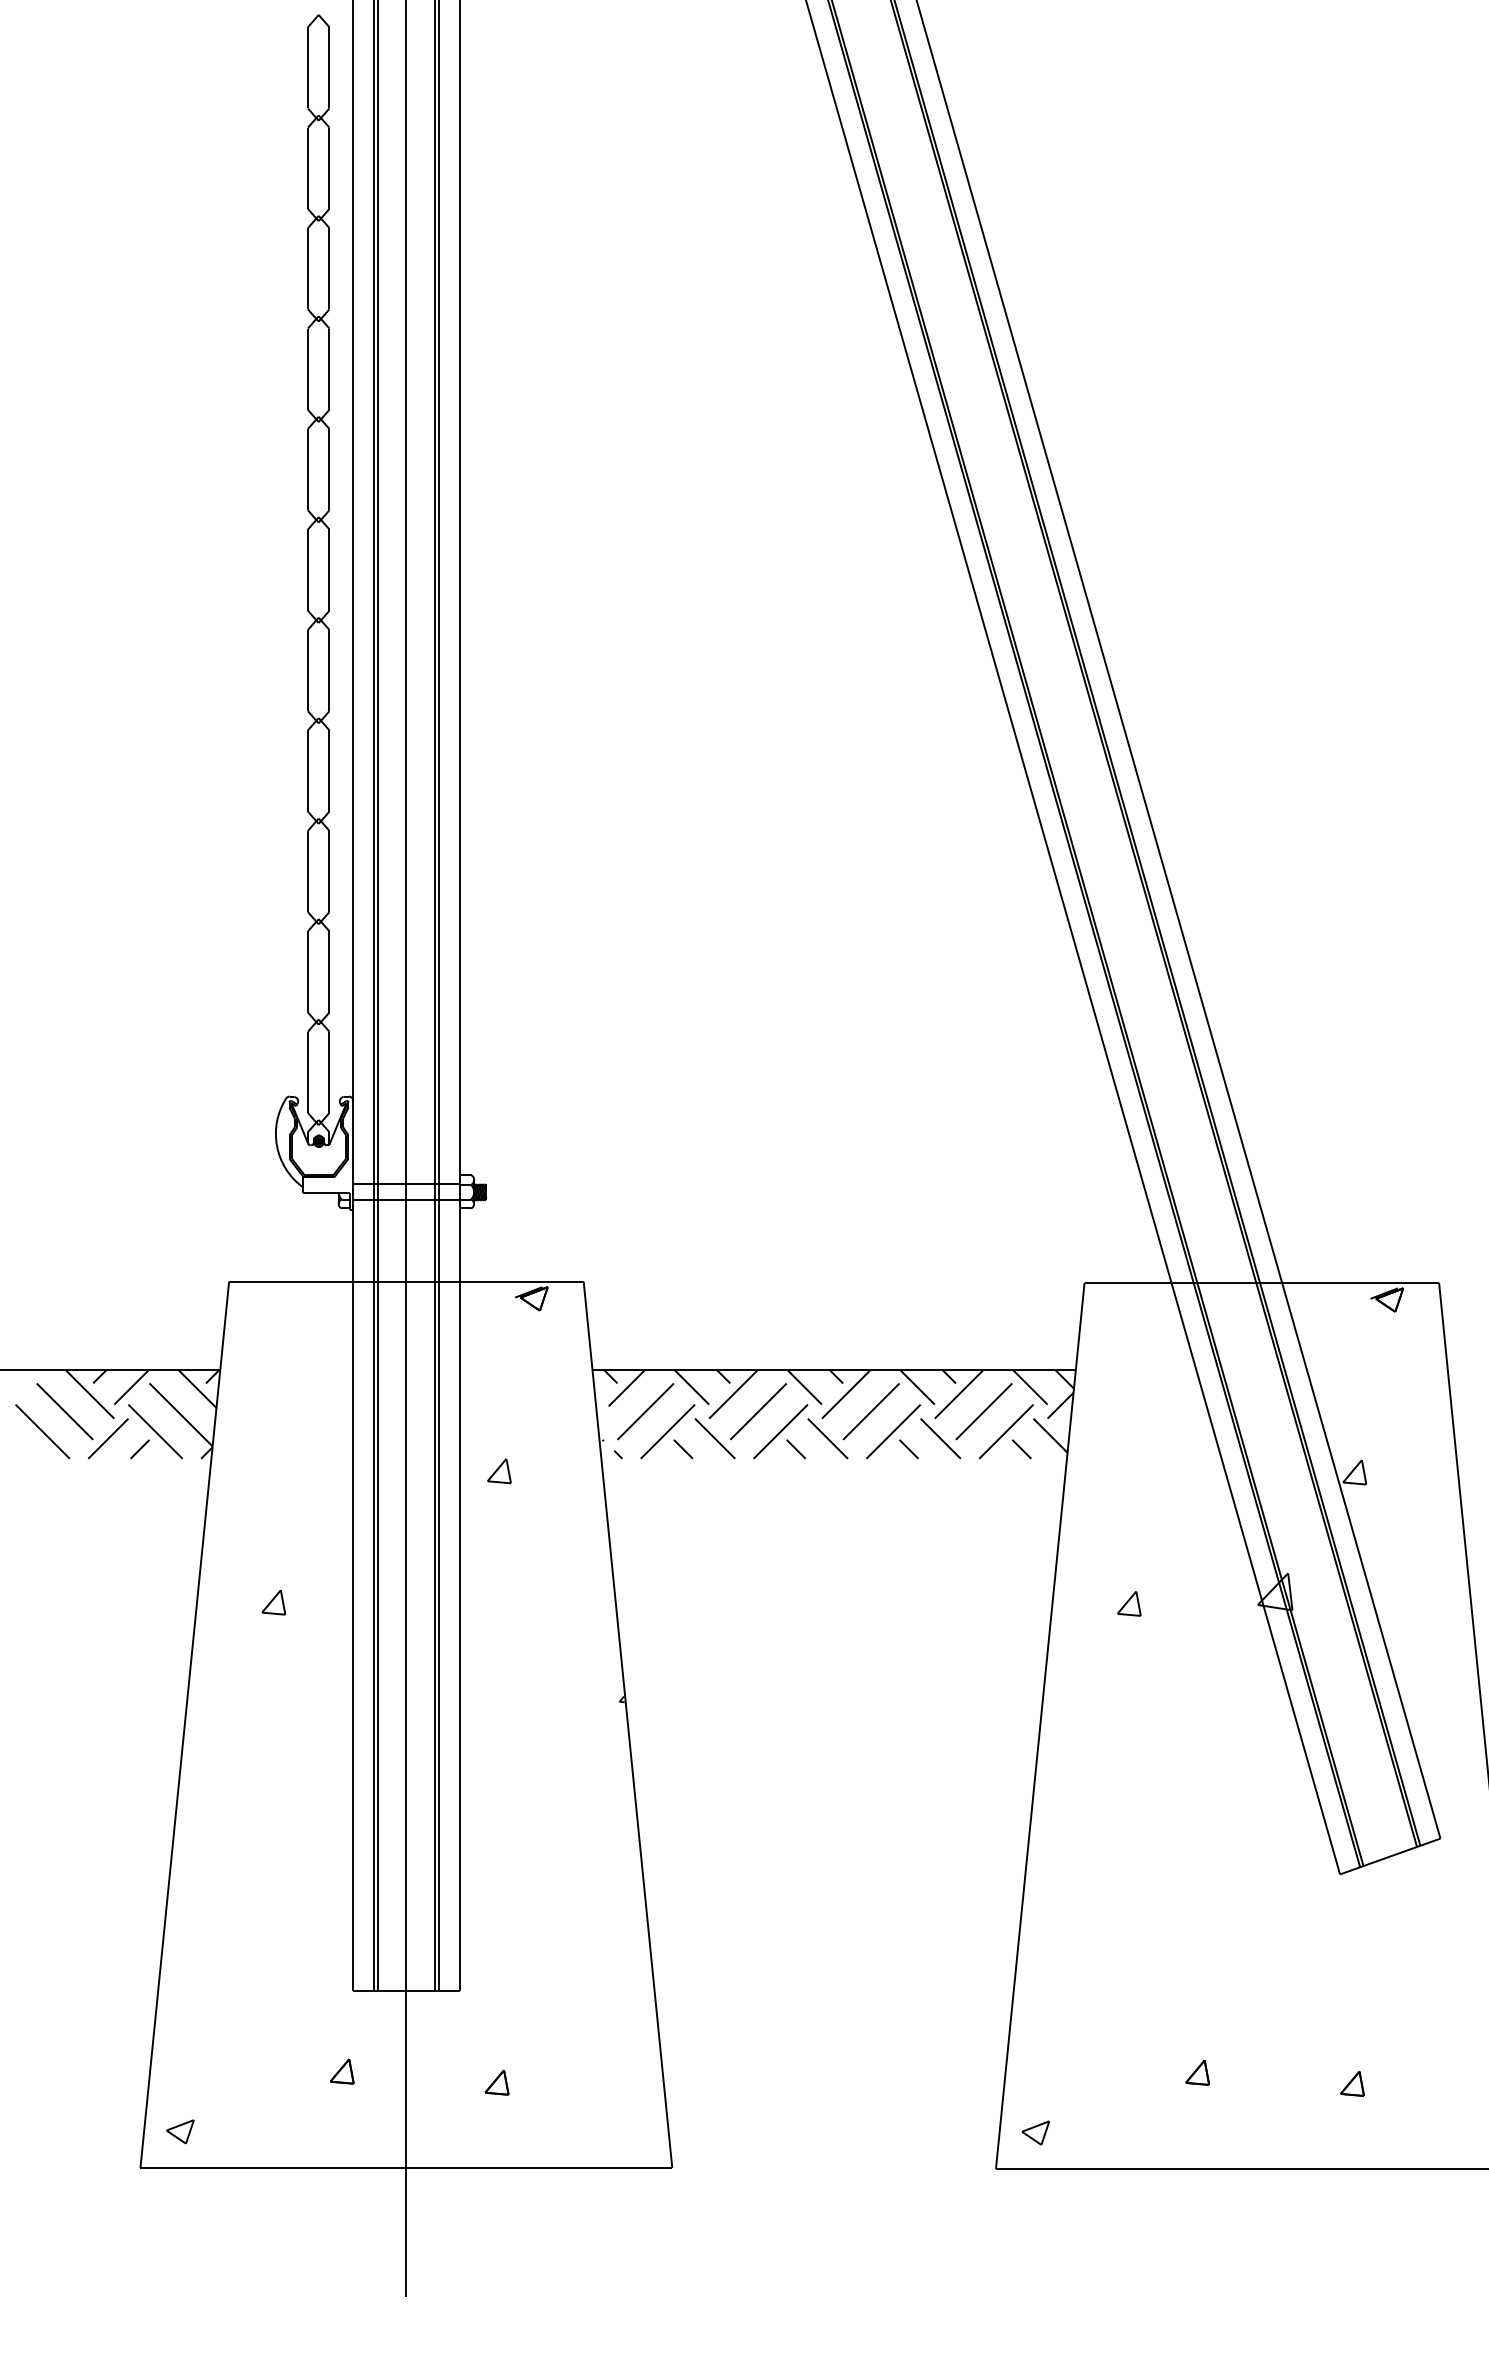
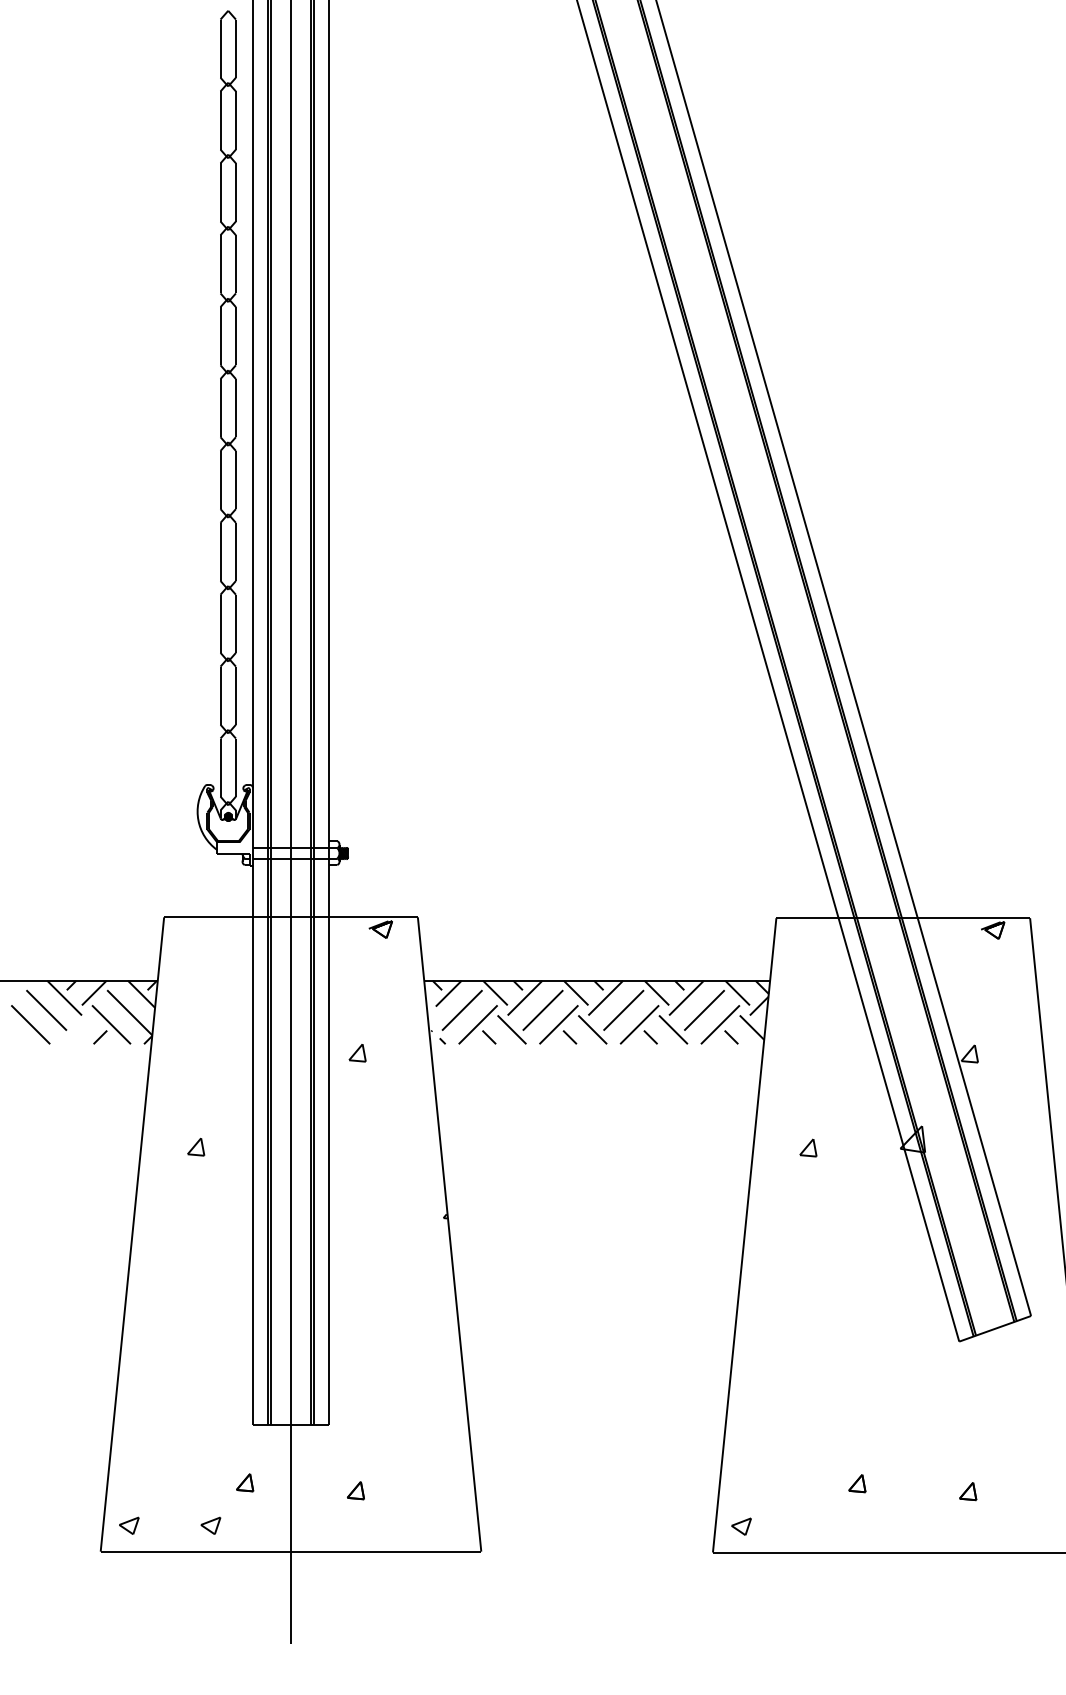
line: (107, 1438) -> (77, 1029), removed
part: (294, 2131) -> (210, 1525), added

